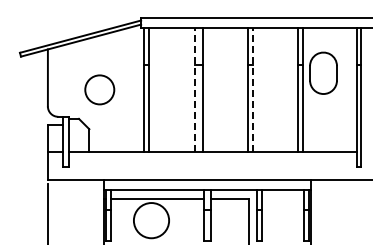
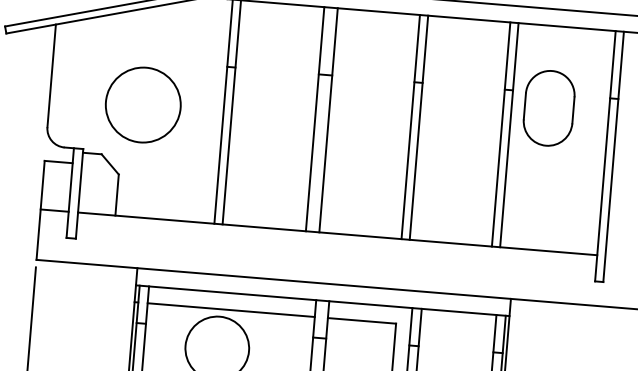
circle: (99, 89) -> (142, 104), size x1.43
line: (195, 89) -> (316, 118), dashed -> solid
line: (252, 89) -> (418, 127), dashed -> solid

